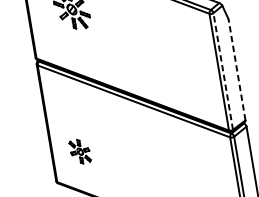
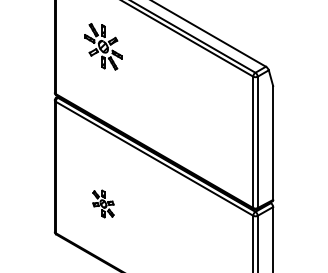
line: (237, 70) -> (273, 143), dashed -> solid
line: (223, 71) -> (257, 142), dashed -> solid
part: (80, 151) -> (103, 203), moved

